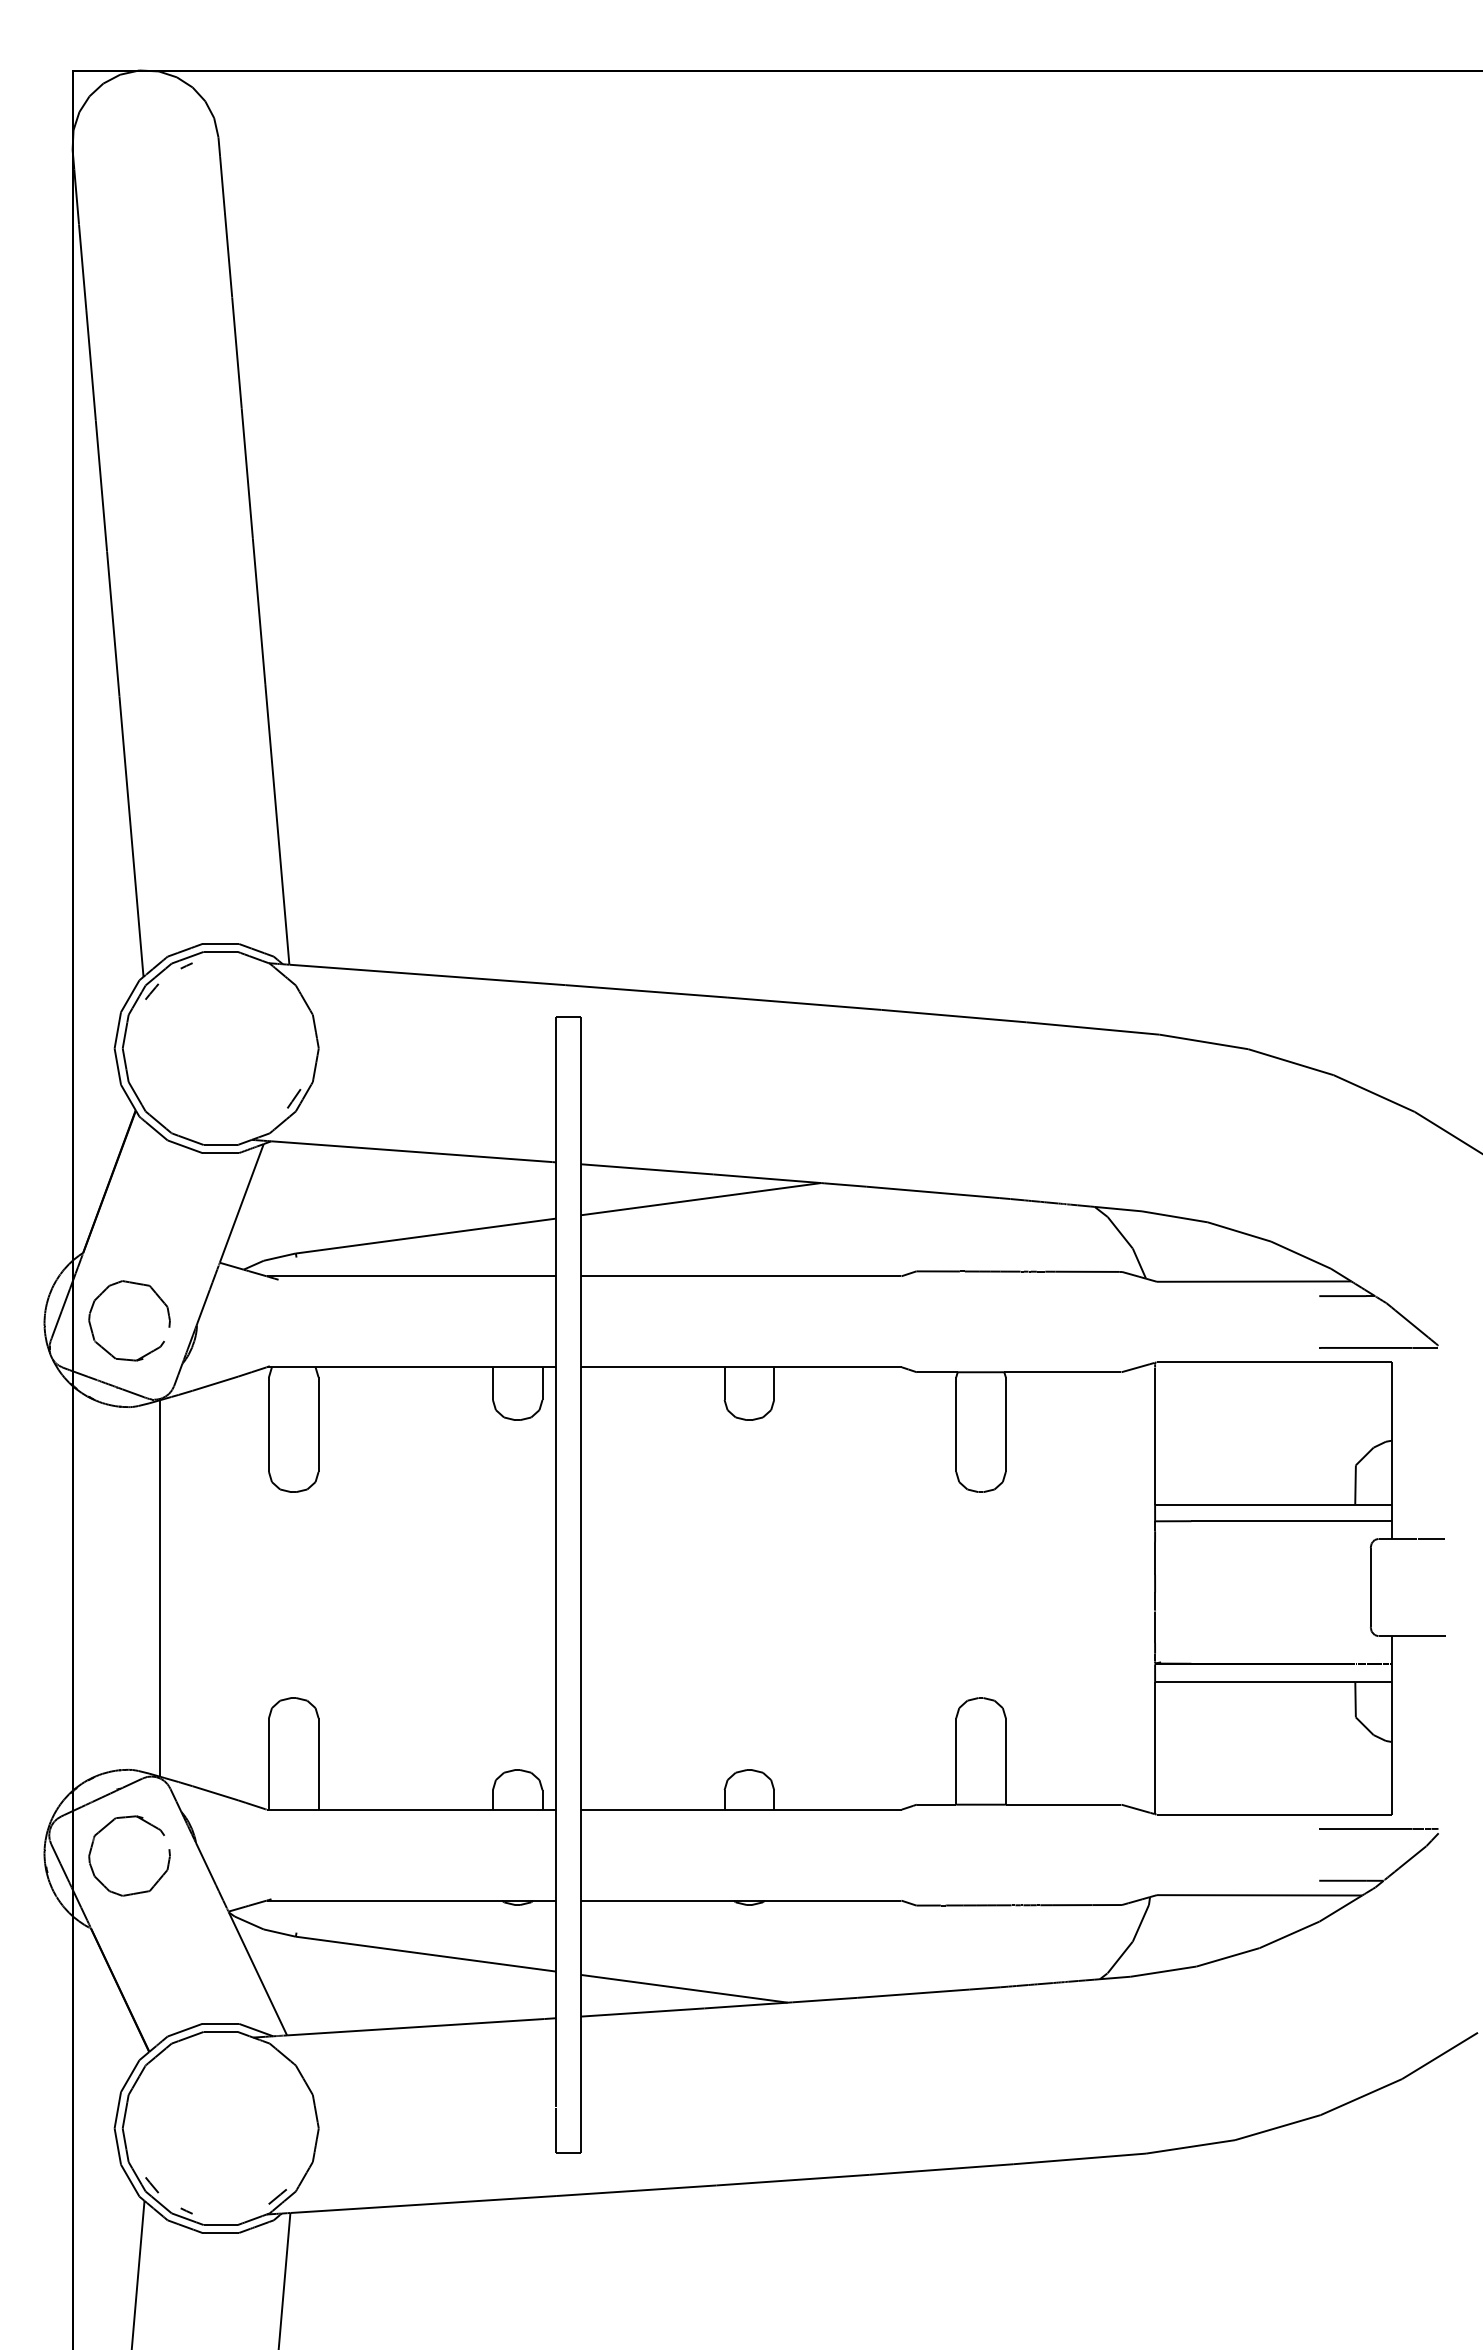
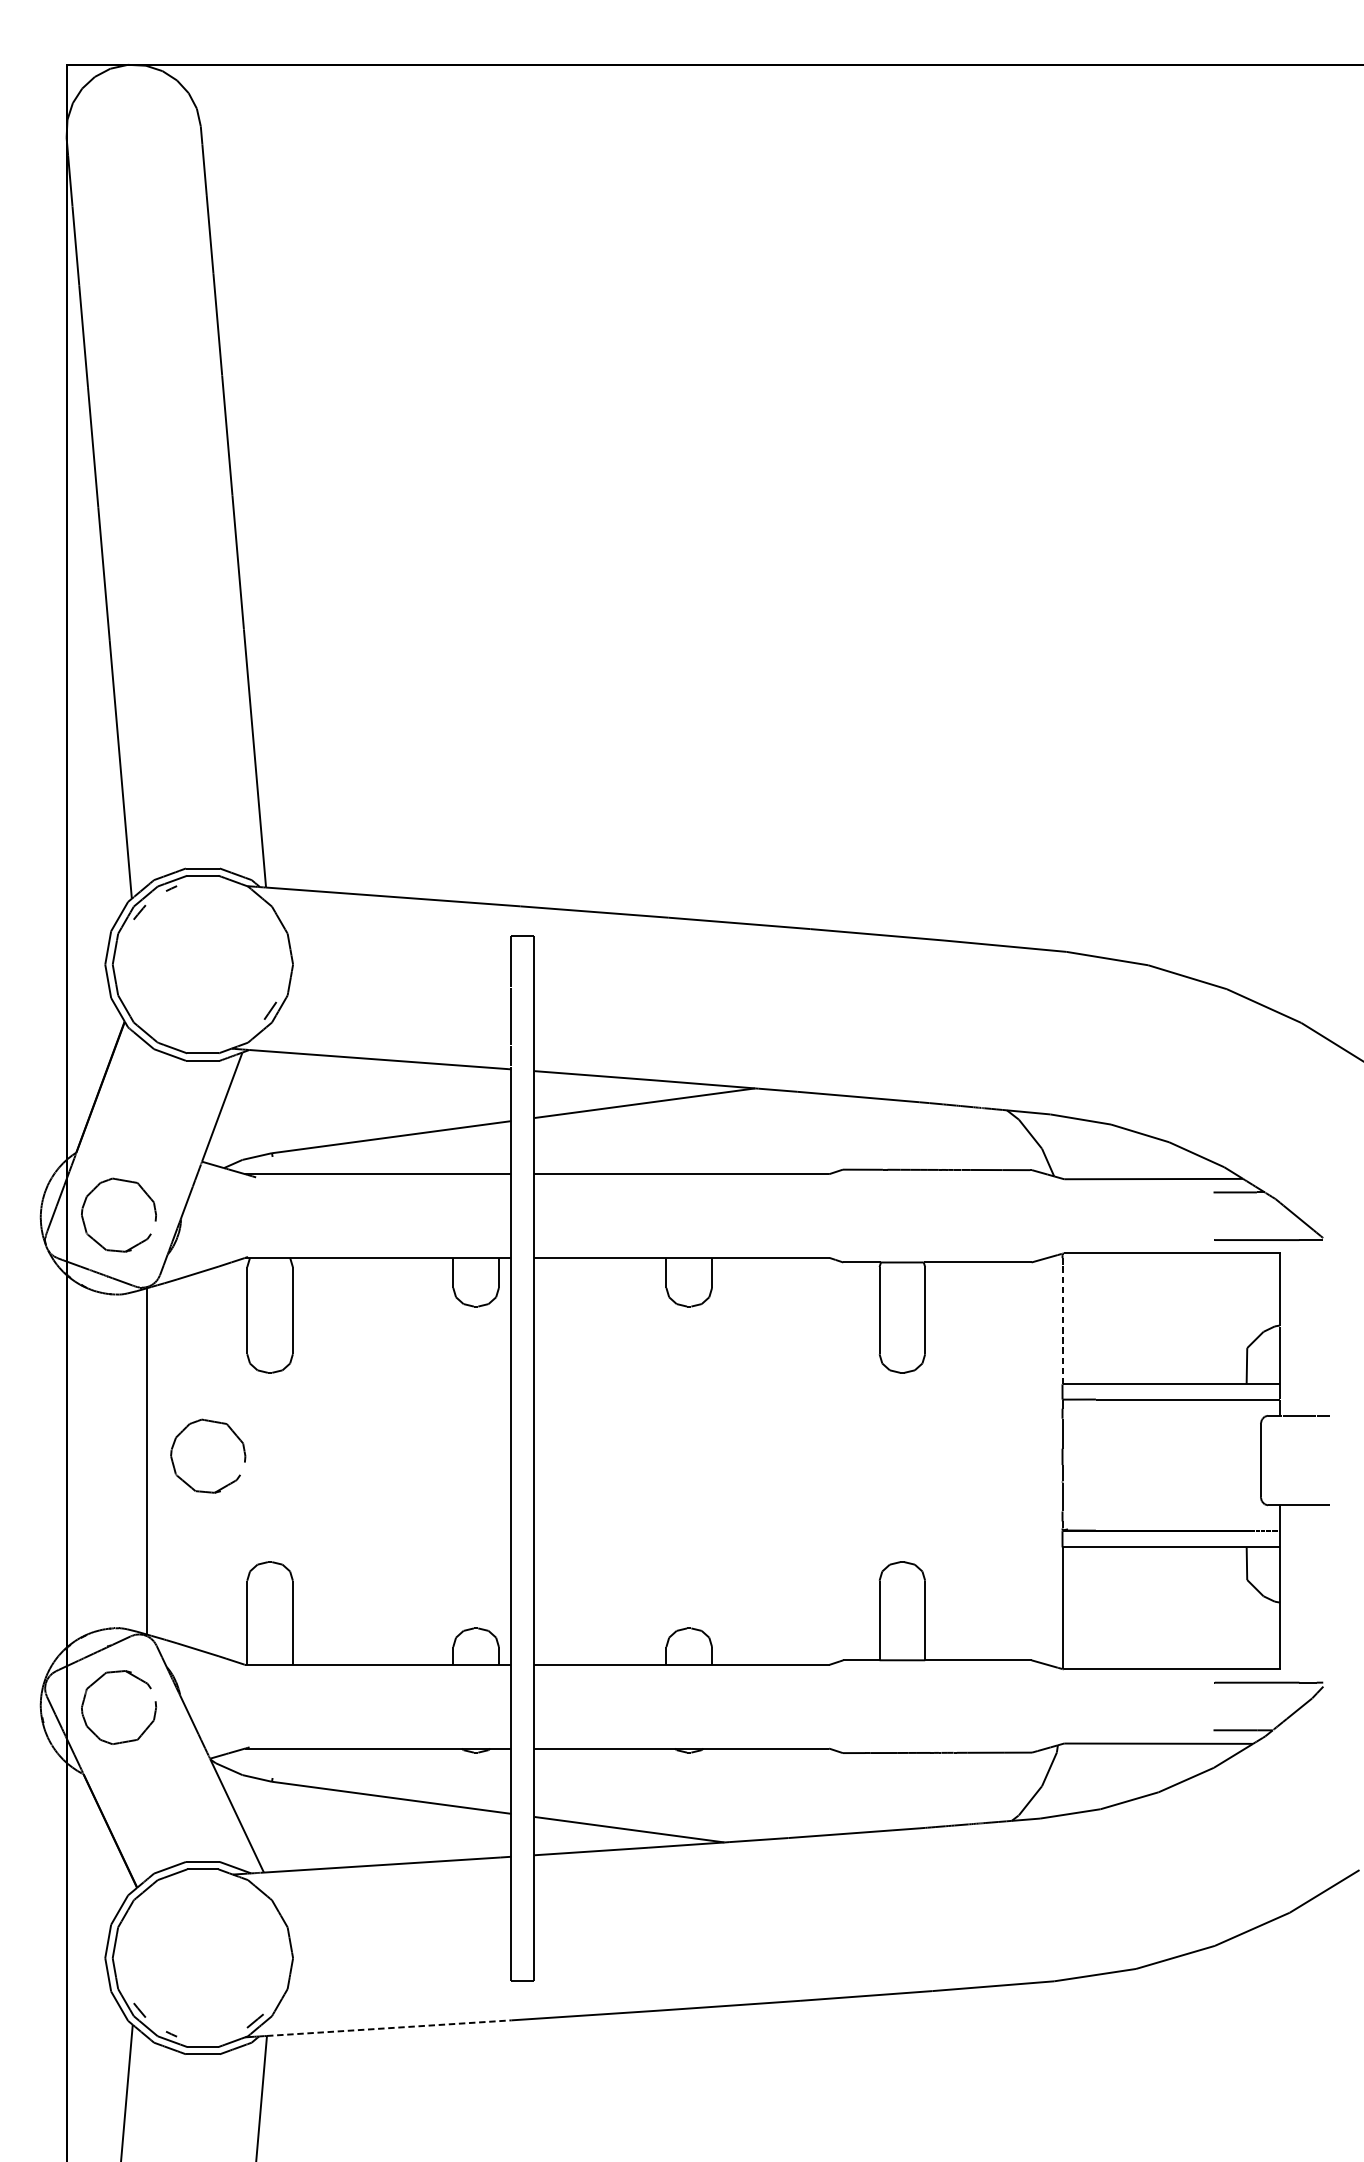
line: (1155, 1439) -> (1062, 1324), solid -> dashed
part: (231, 1546) -> (212, 1422), added
line: (423, 2204) -> (389, 2028), solid -> dashed

